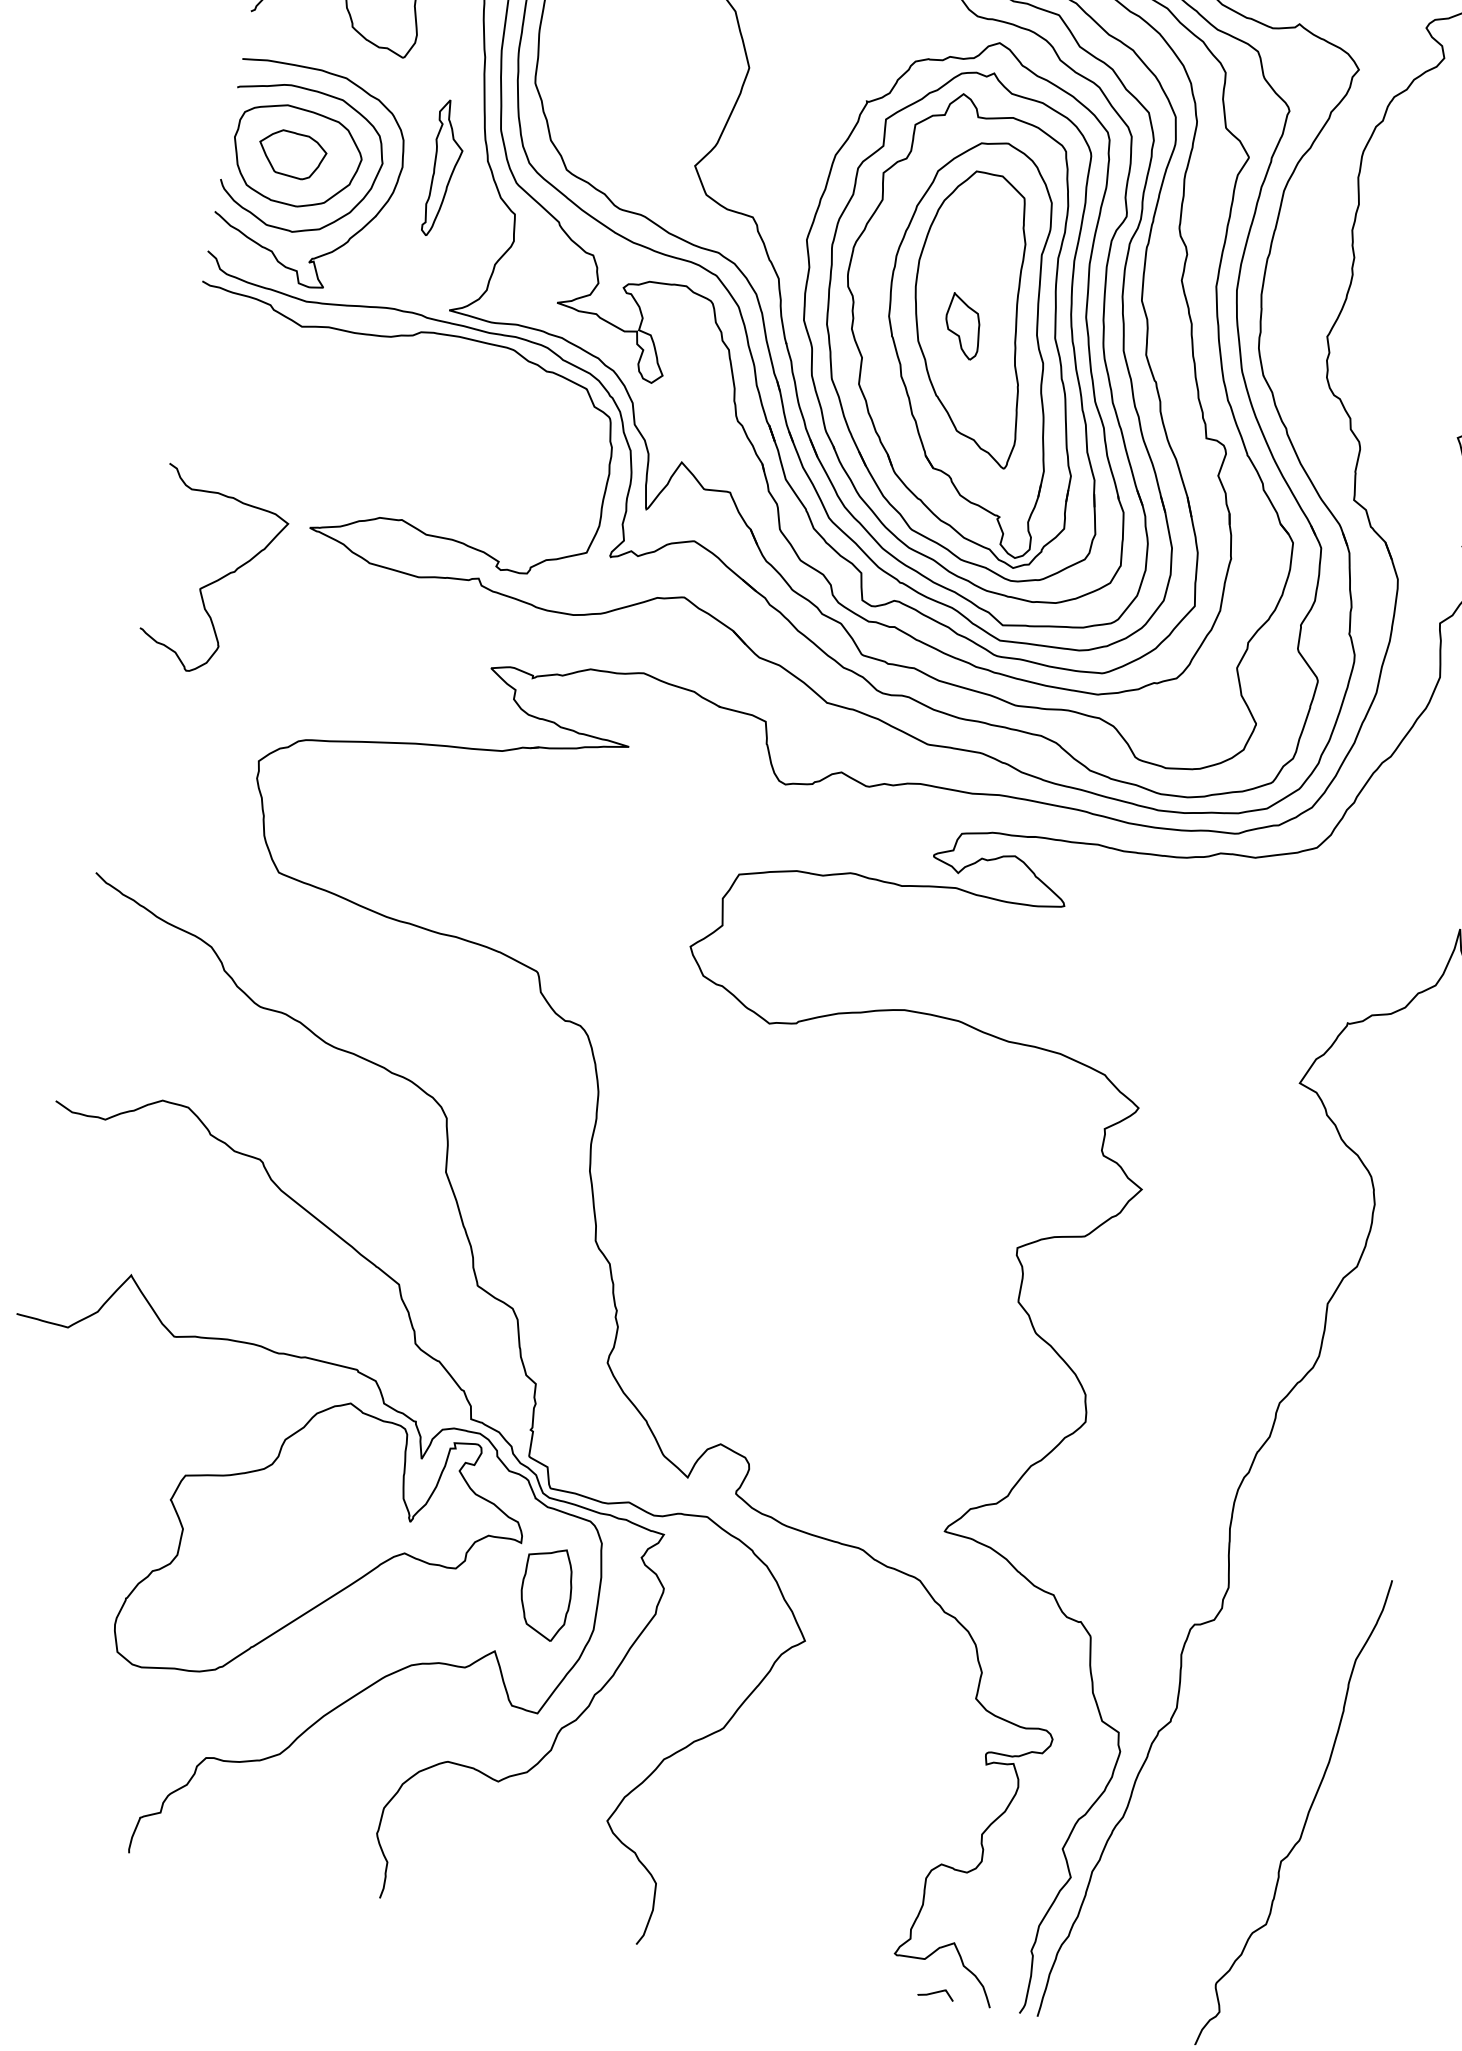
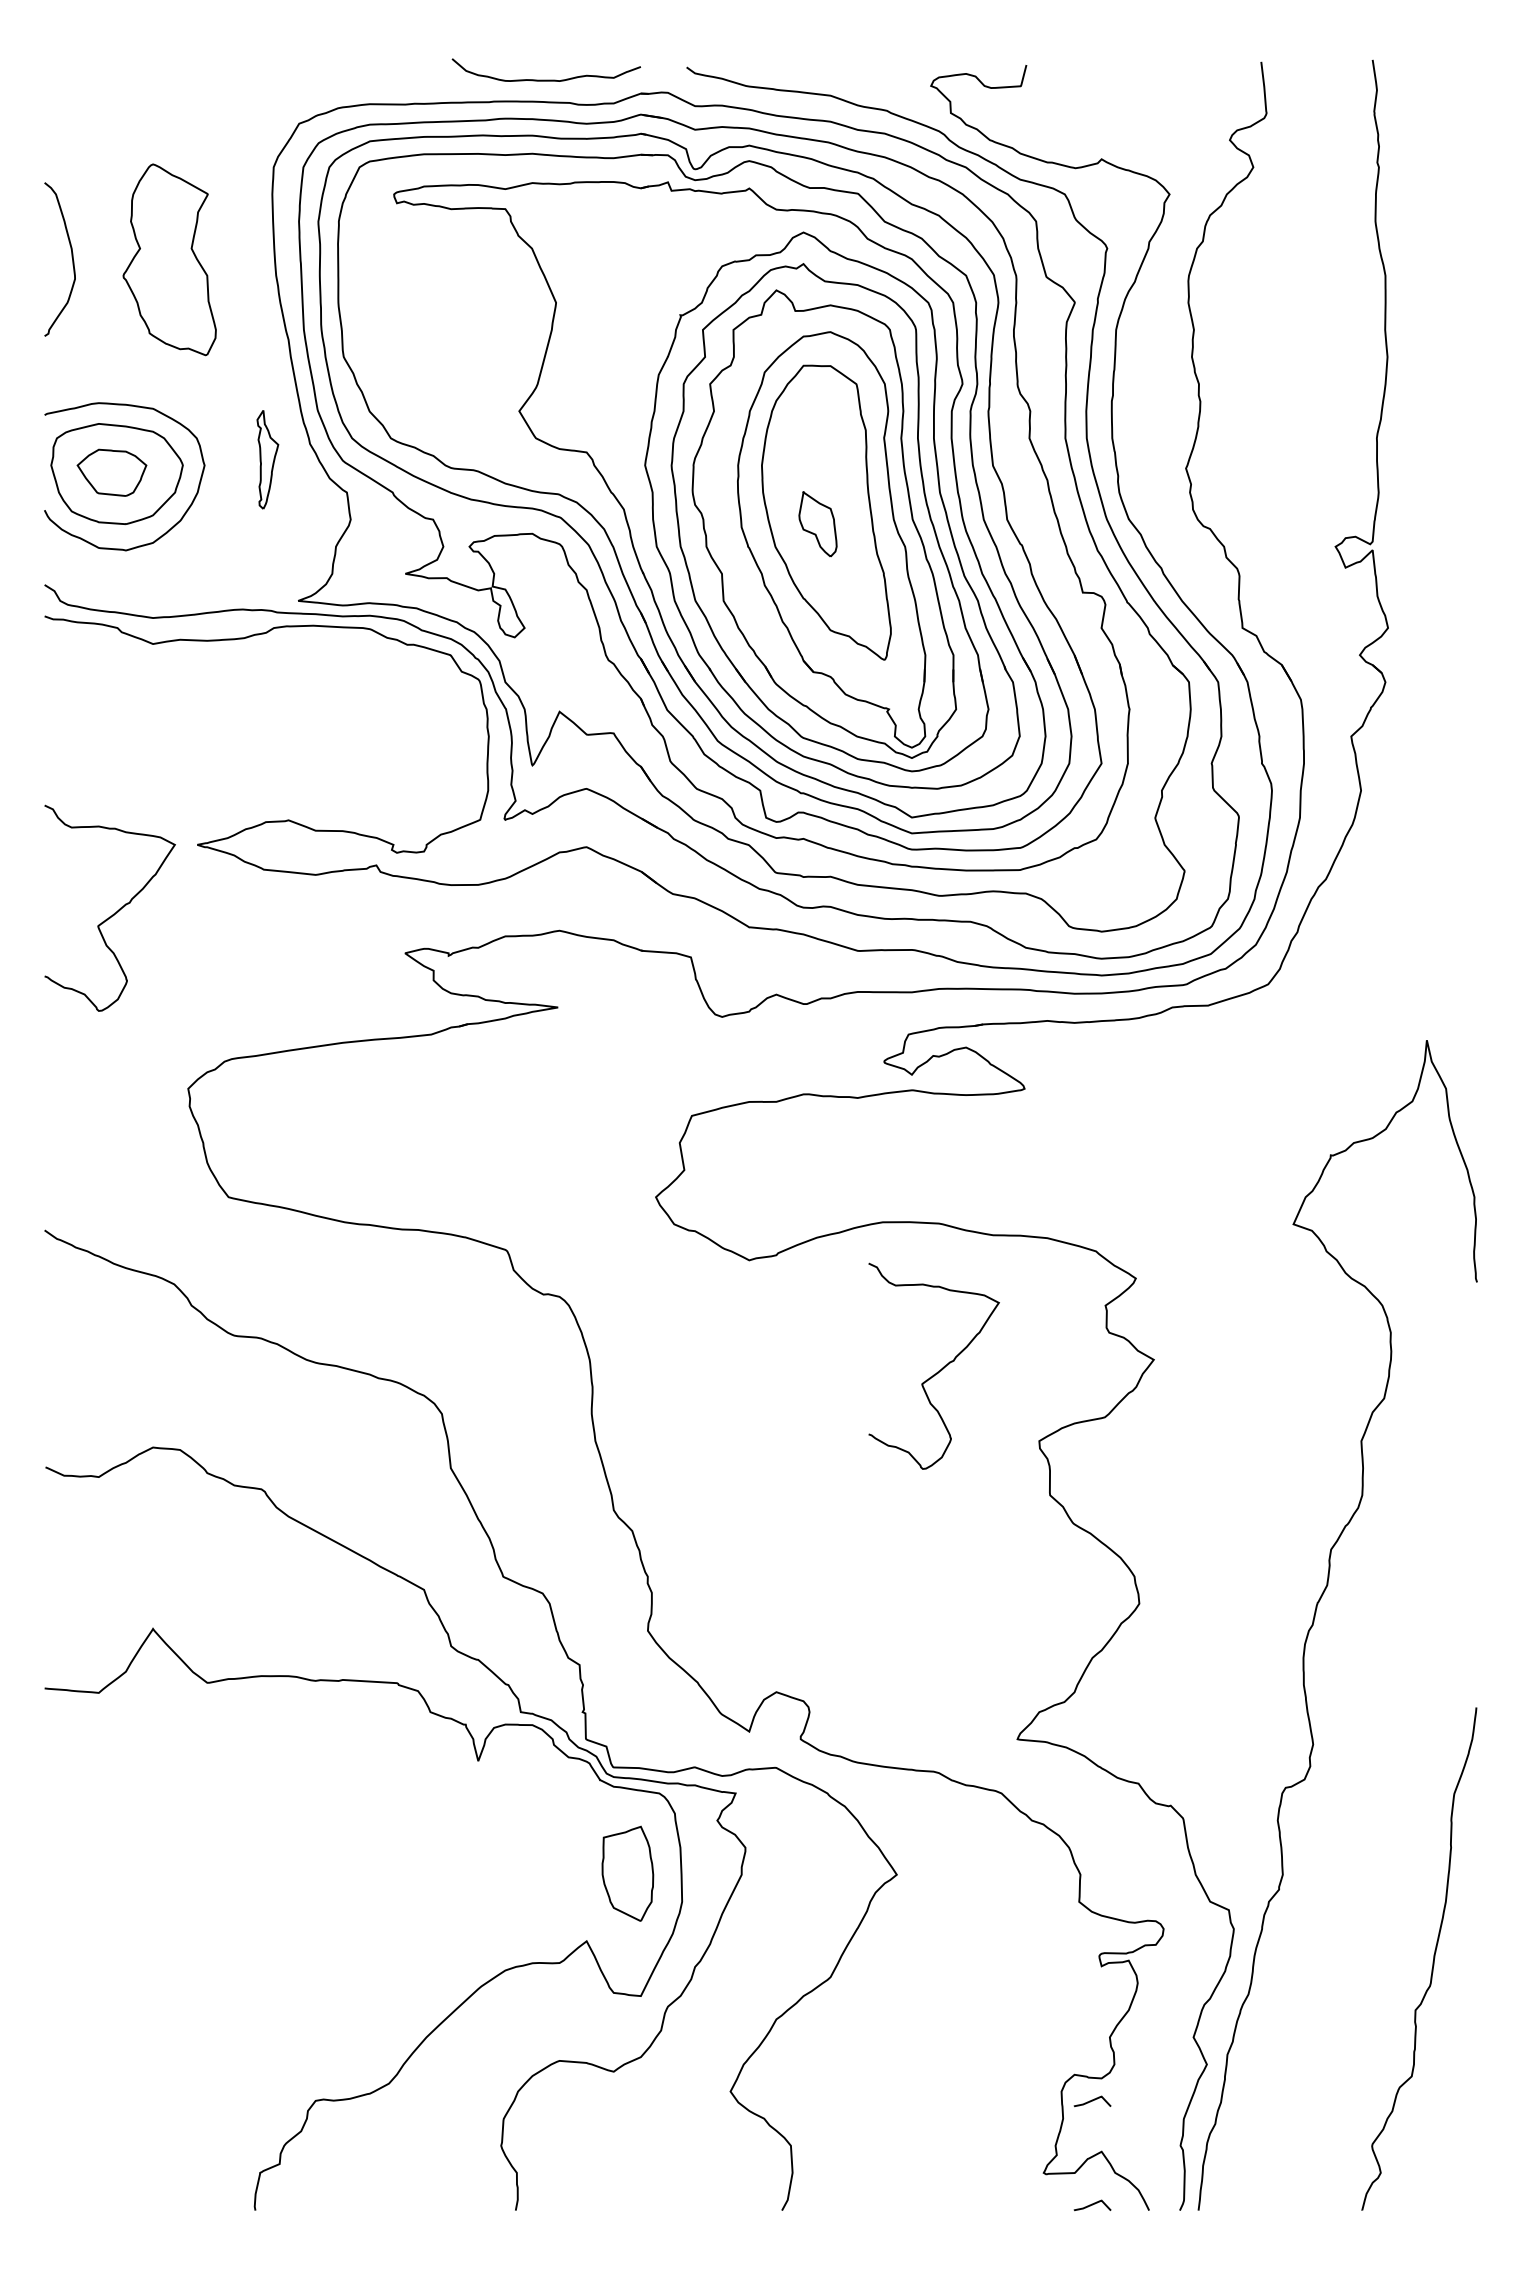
part: (444, 168) -> (267, 459), size x0.7
curve: (352, 234) -> (187, 542), removed
curve: (931, 1163) -> (937, 1371), added
part: (324, 1549) -> (396, 1869), removed
curve: (954, 1893) -> (1092, 2101), added

